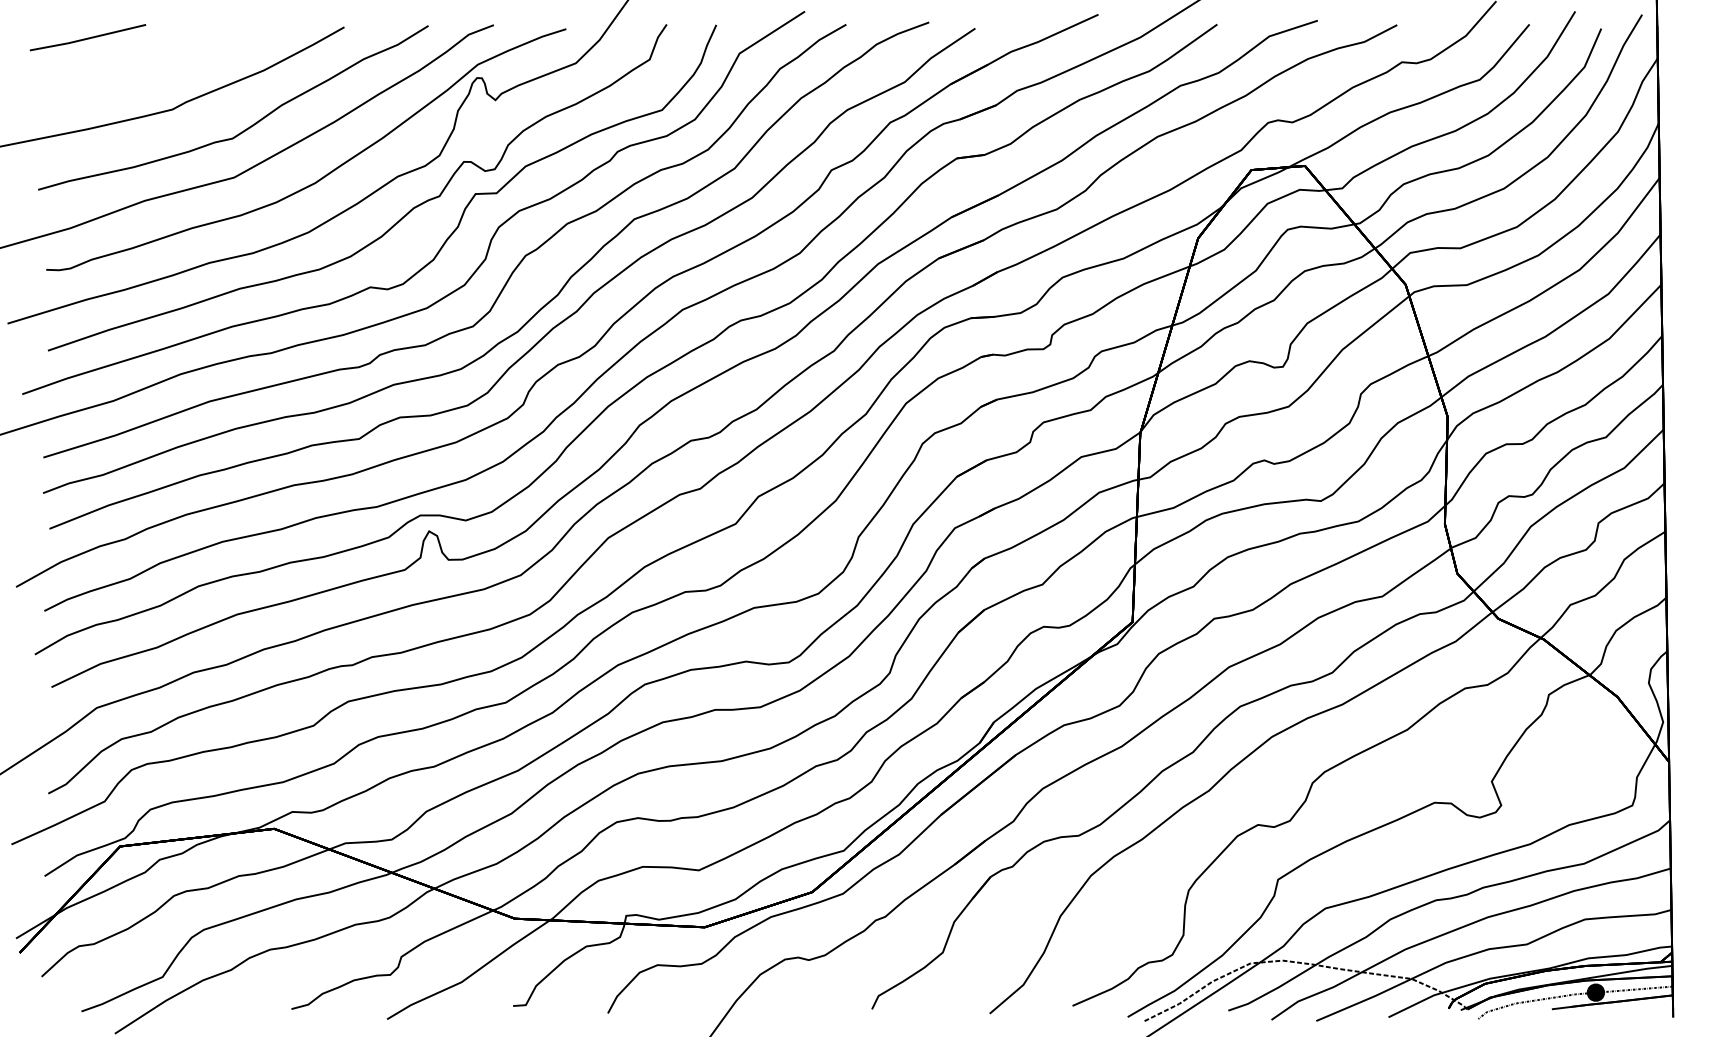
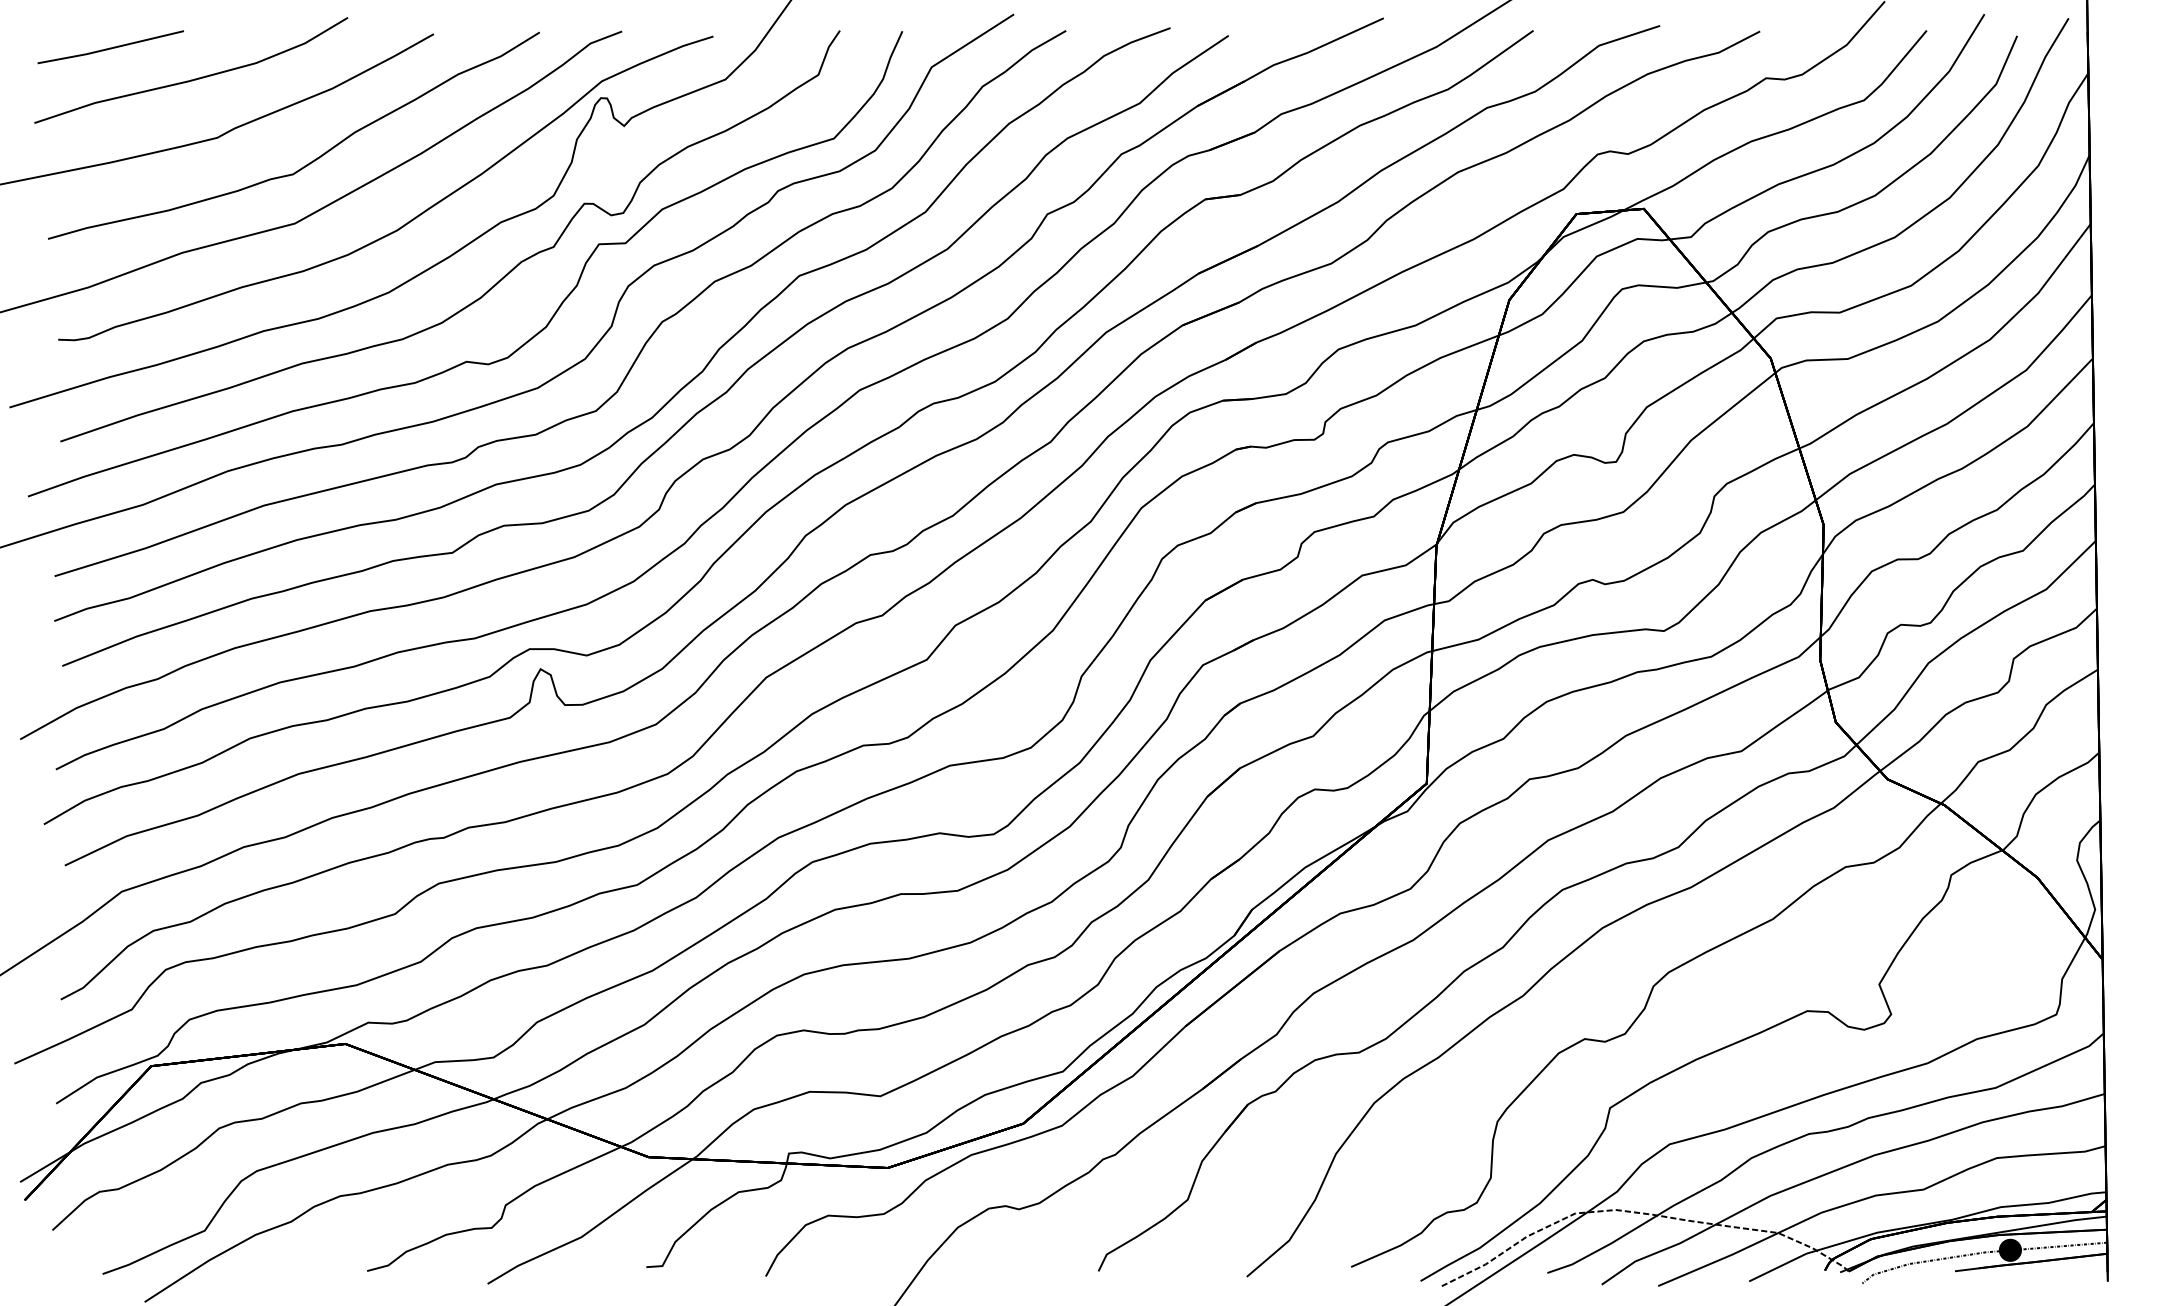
curve: (154, 62) -> (194, 78), added

